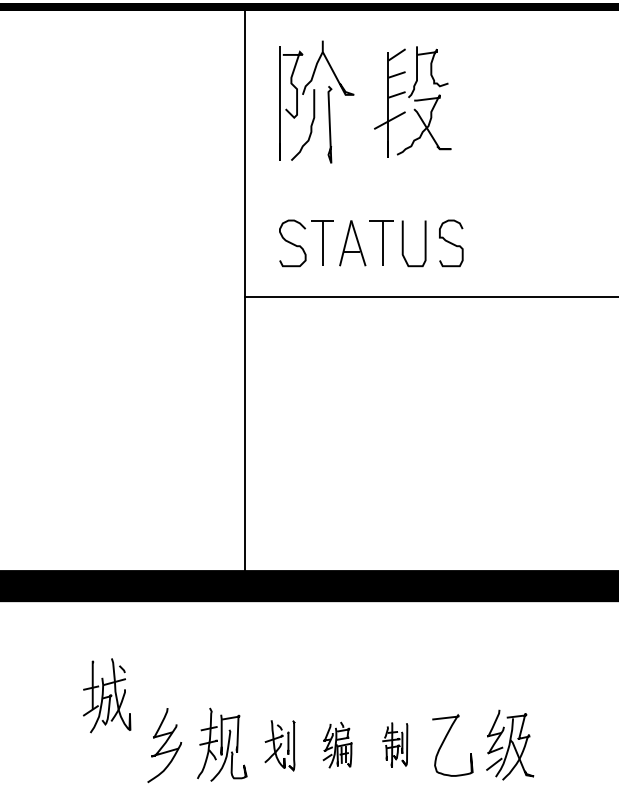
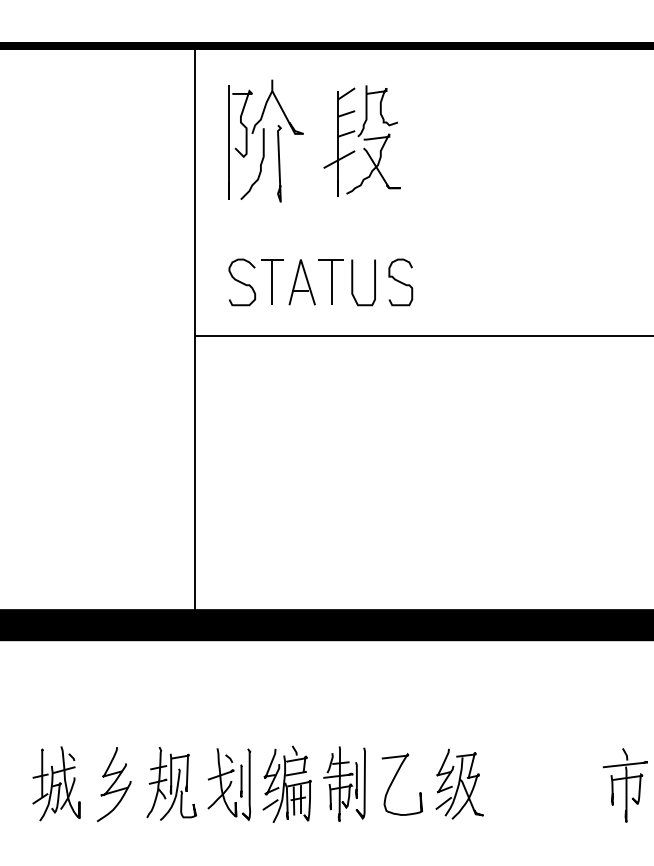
part: (107, 695) -> (56, 783), moved
part: (337, 744) -> (286, 783), size x1.67
part: (395, 744) -> (344, 783), size x1.67
part: (280, 745) -> (229, 784), size x1.43

